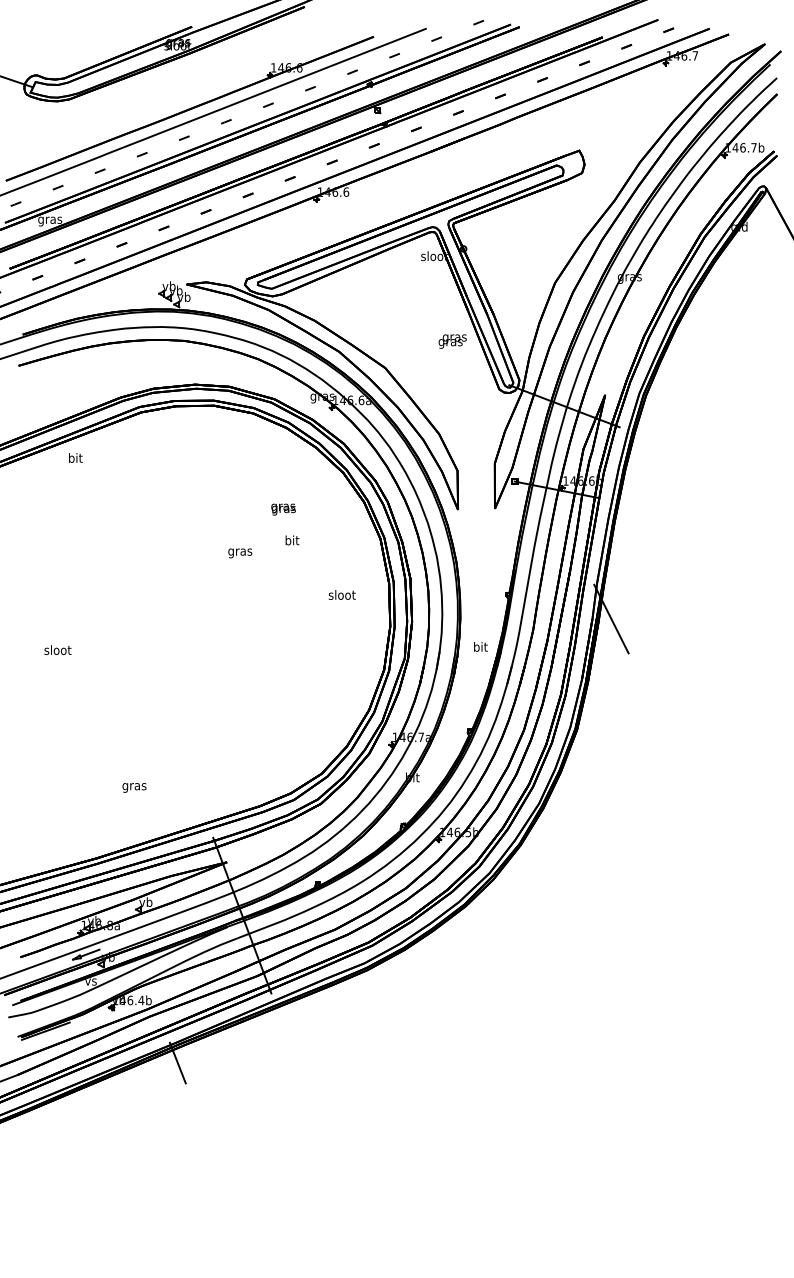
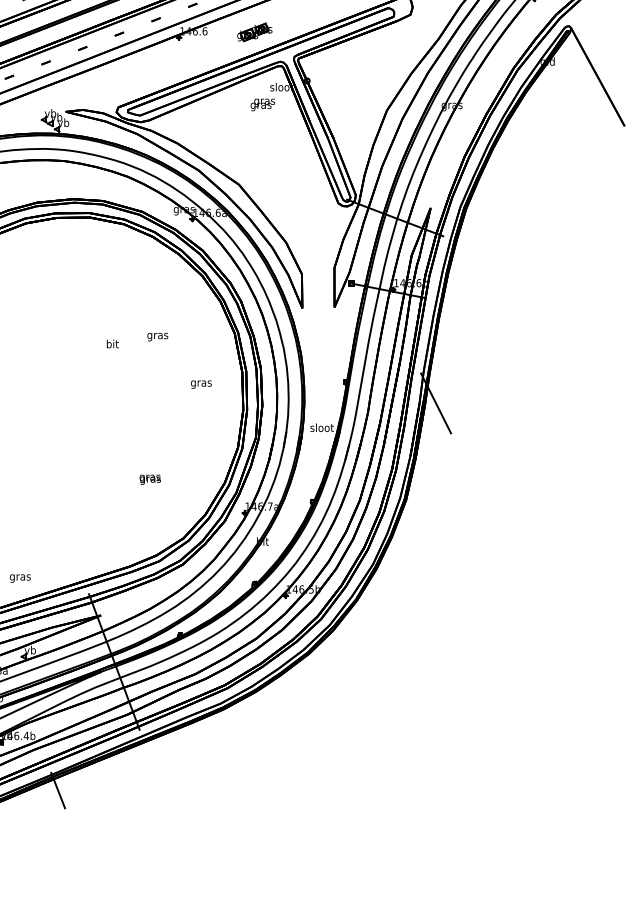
part: (403, 193) -> (254, 32), added
text: (452, 341) -> (262, 104), moved
text: (283, 509) -> (150, 479), moved
text: (292, 541) -> (158, 335), bit -> gras
text: (240, 552) -> (112, 345), gras -> bit
text: (341, 596) -> (200, 383), sloot -> gras
text: (480, 646) -> (321, 427), bit -> sloot
text: (134, 787) -> (20, 578), moved

